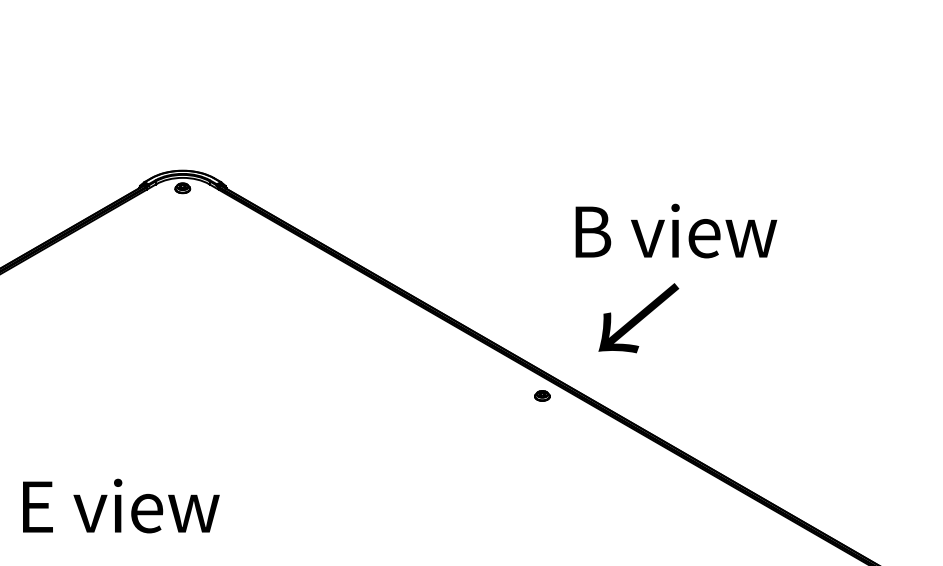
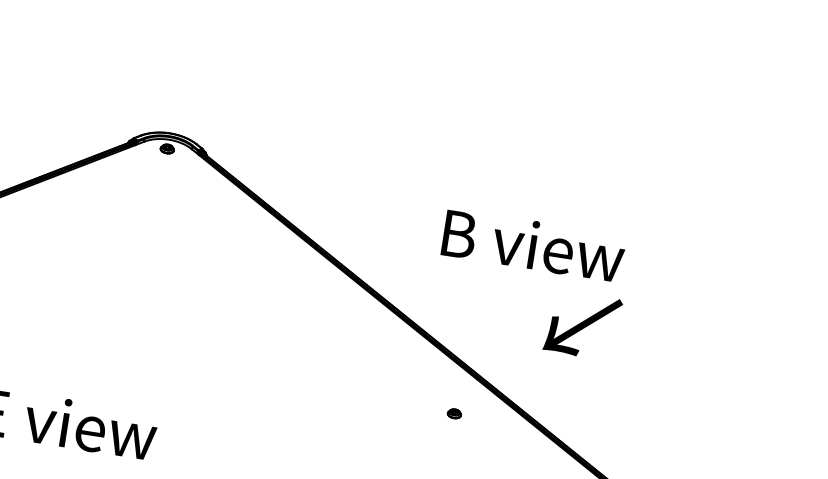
text: (676, 230) -> (534, 244), moved
text: (638, 318) -> (582, 325), moved
part: (542, 395) -> (454, 413), moved

